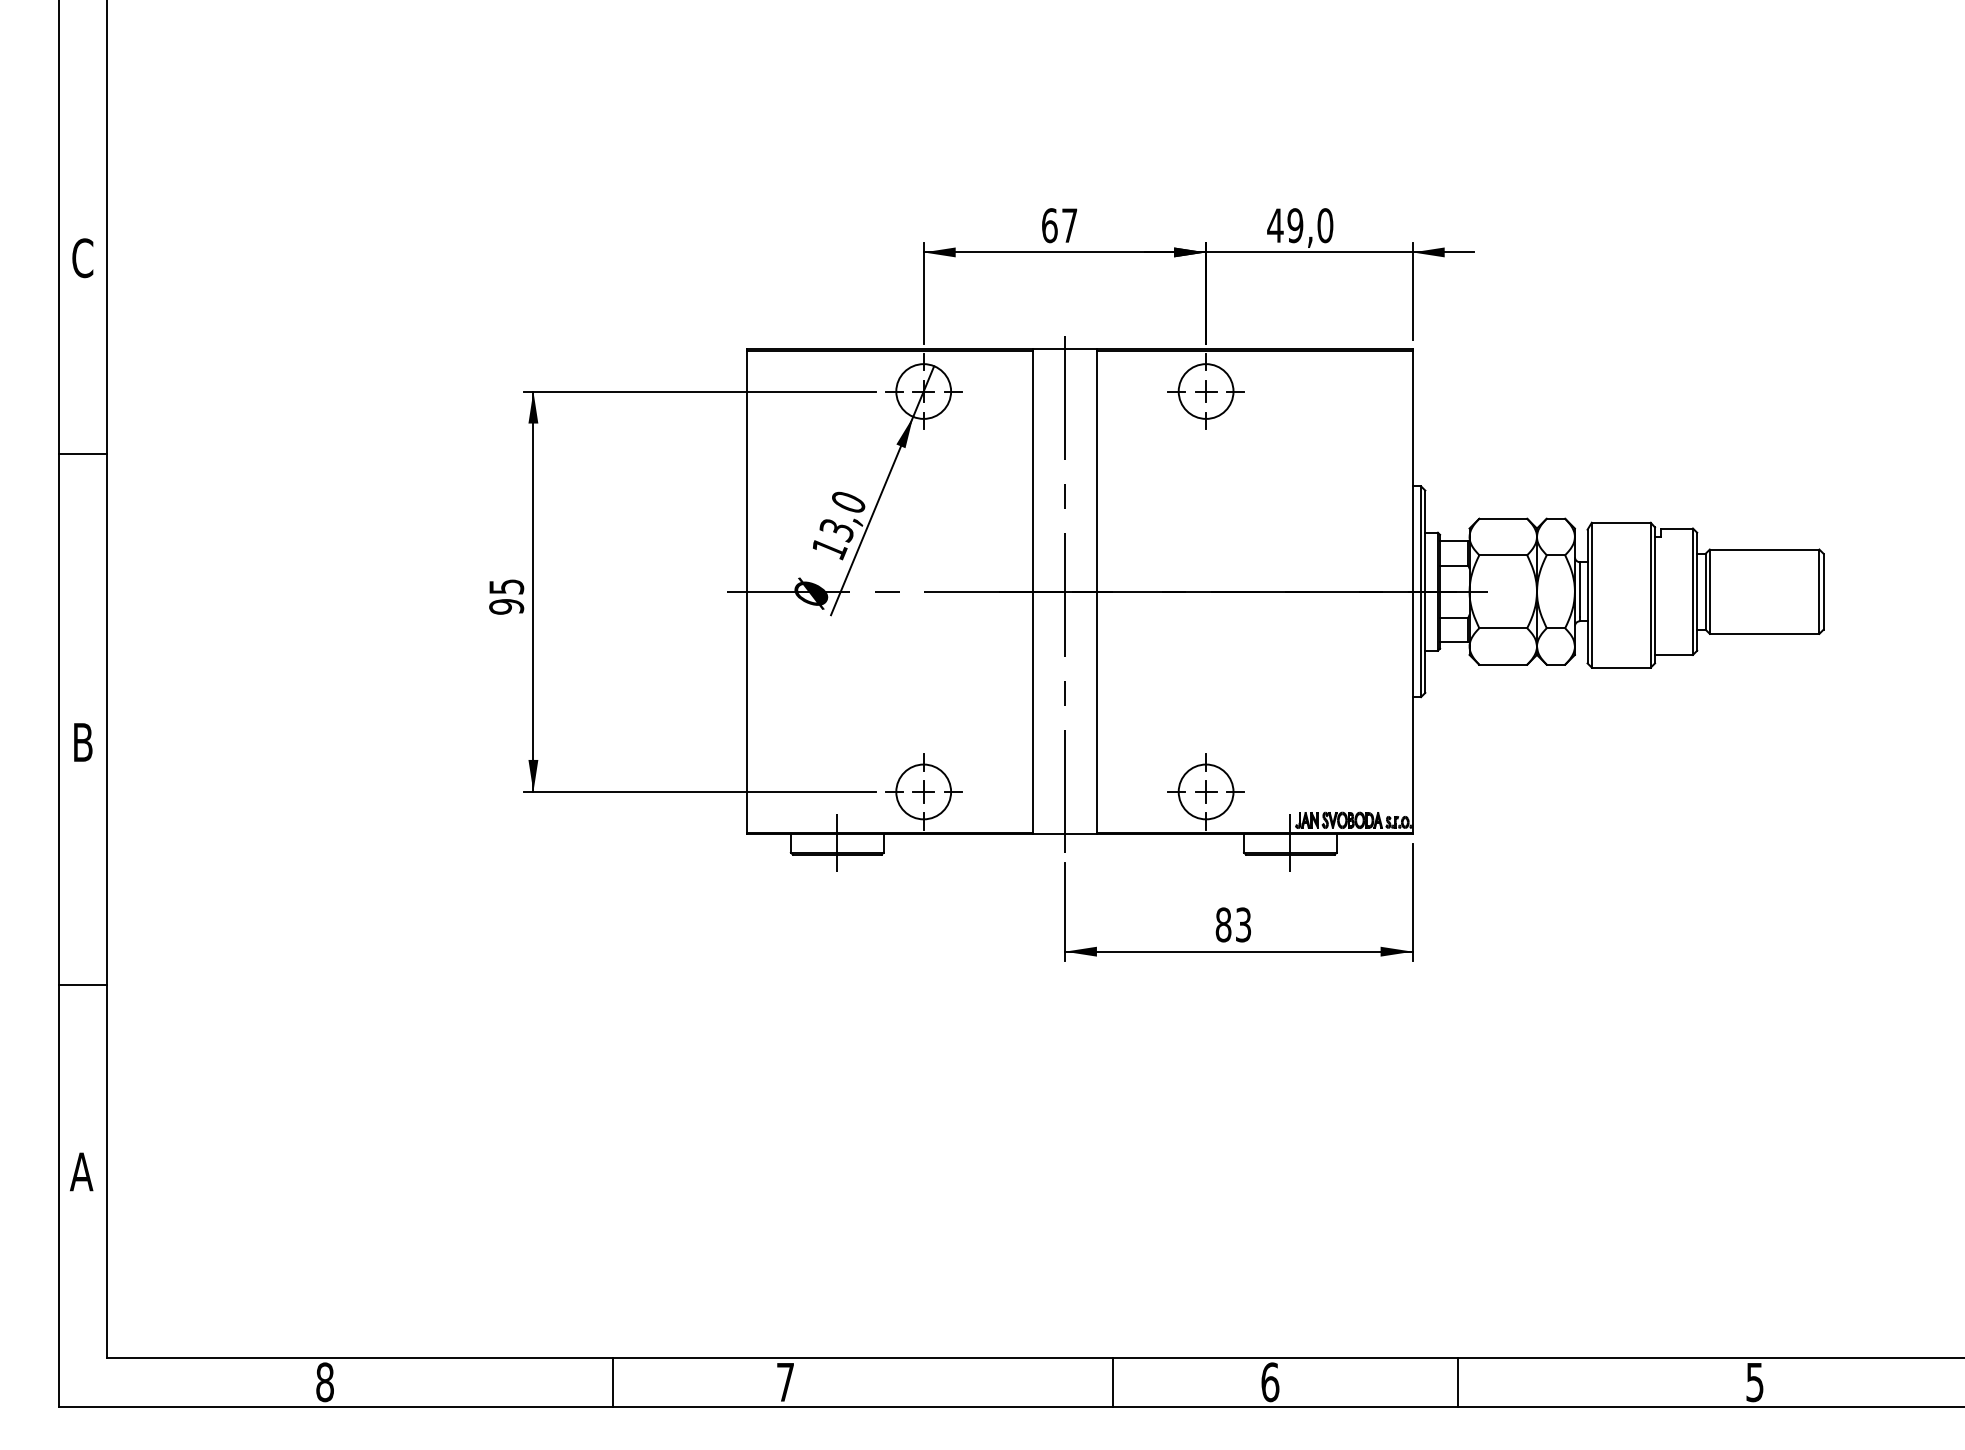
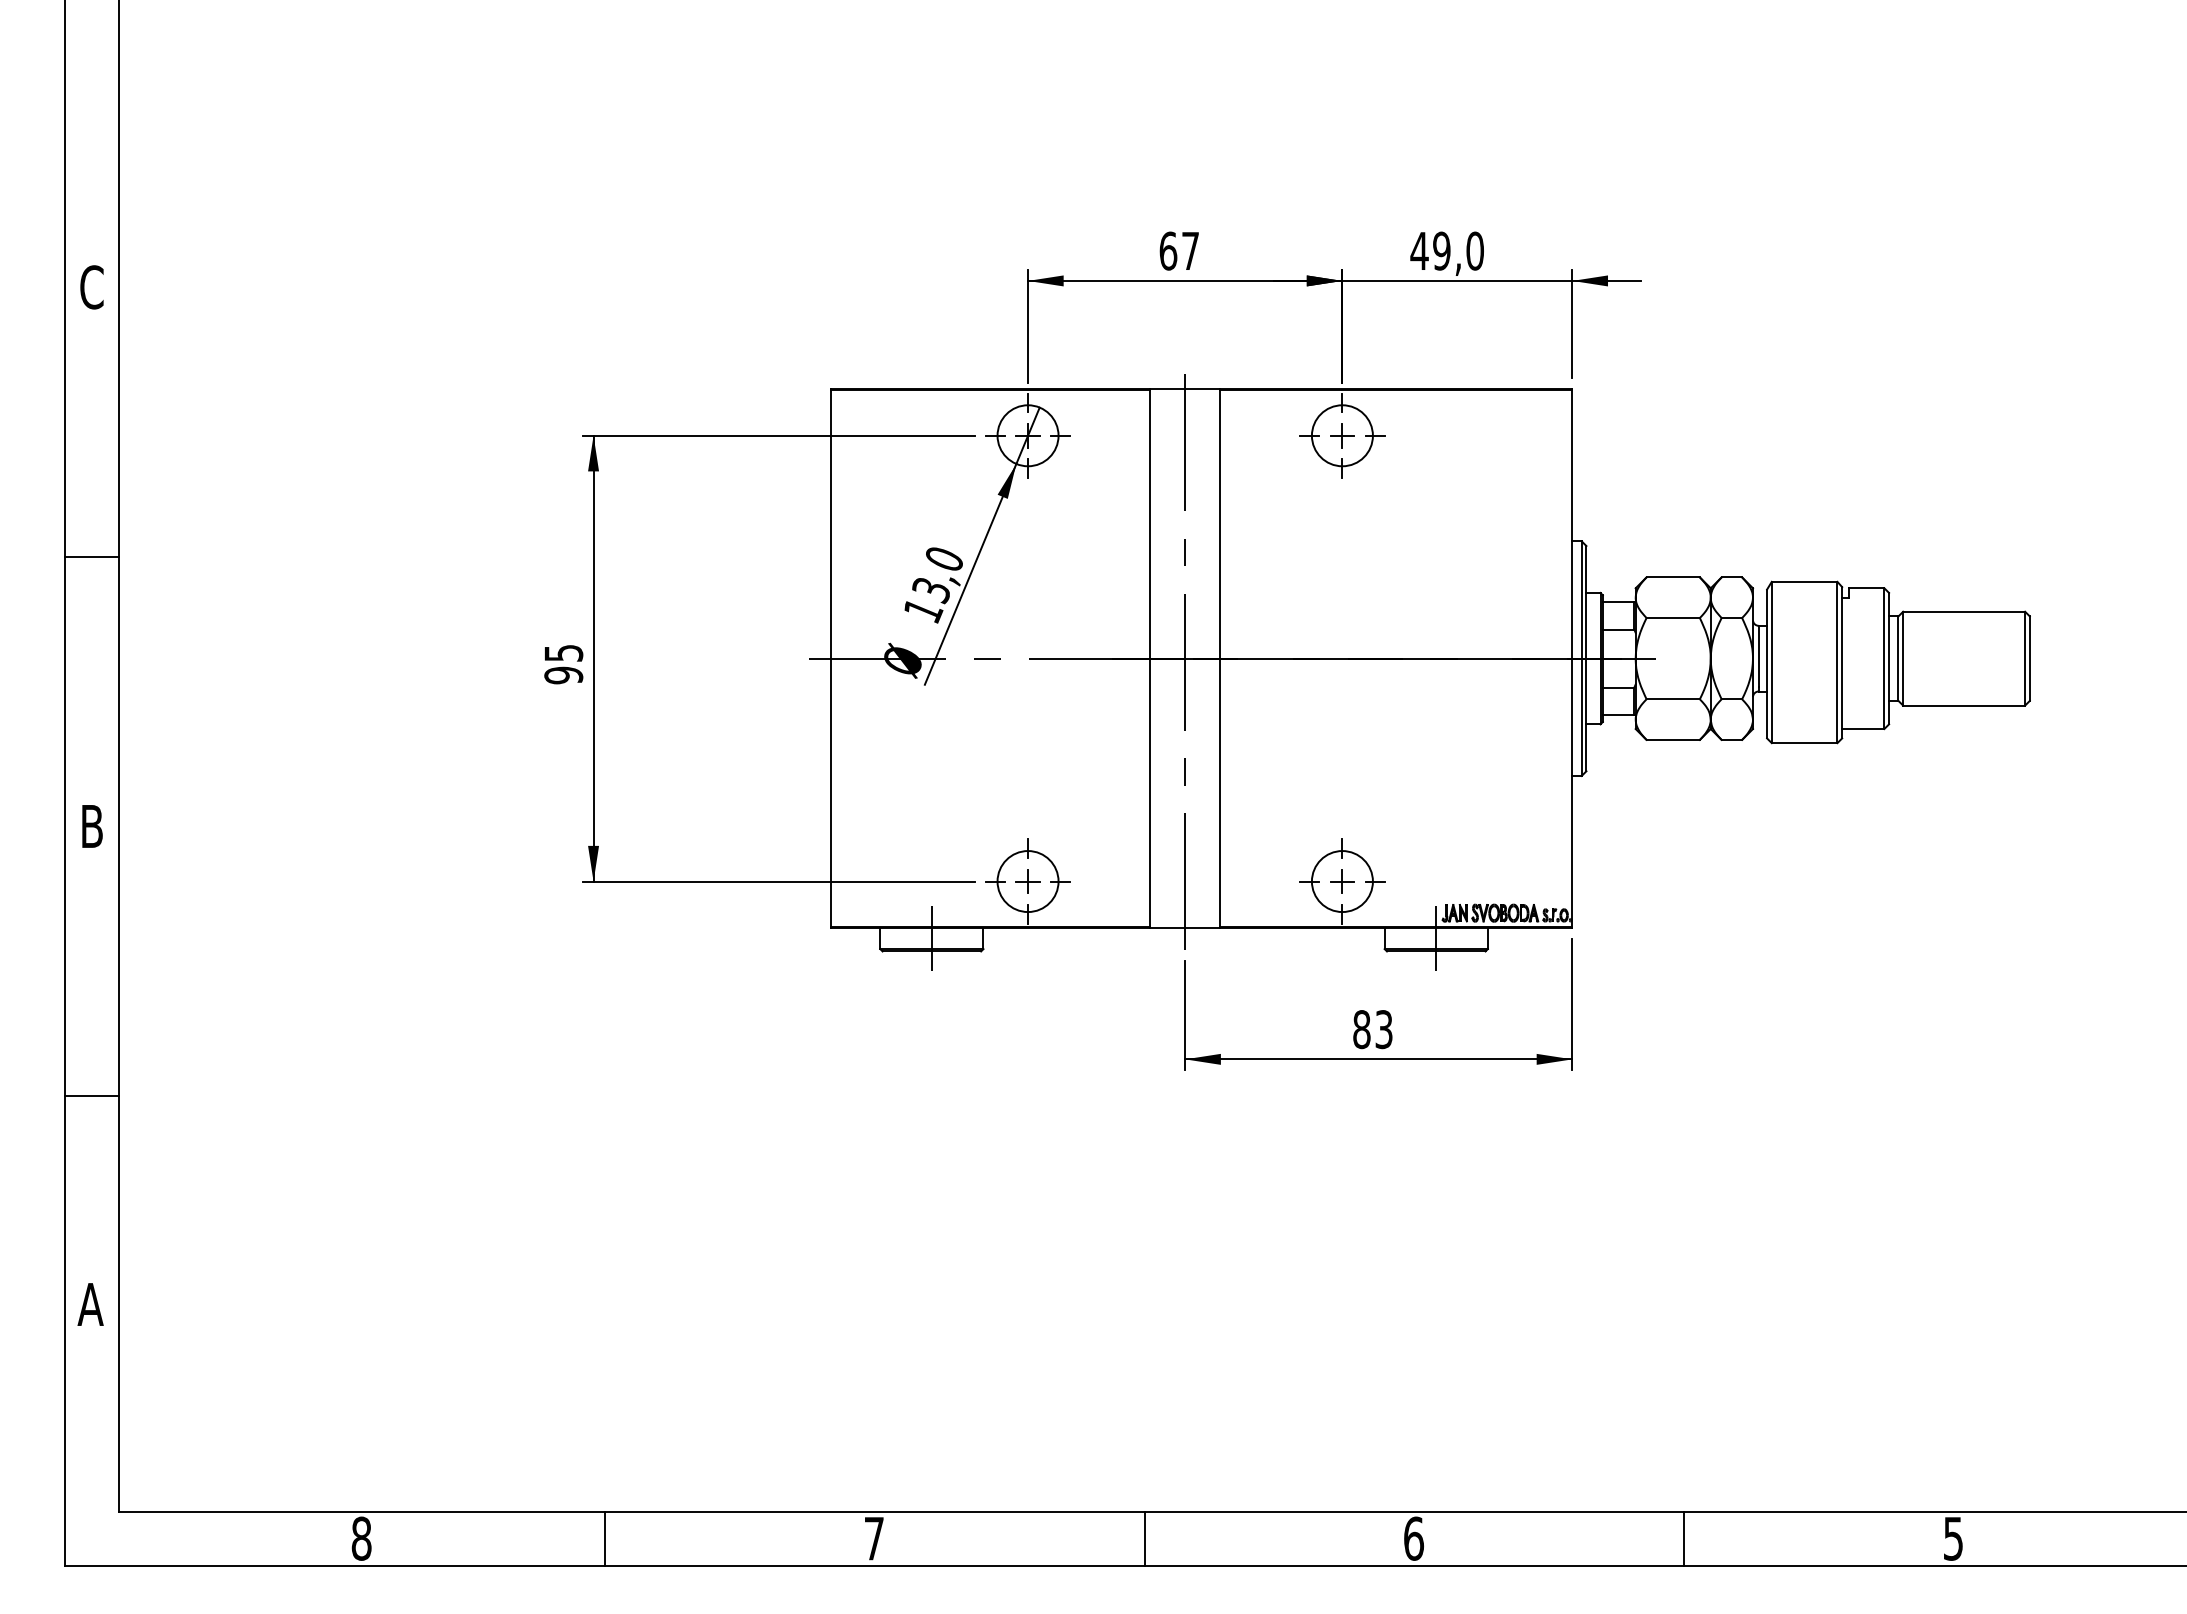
line: (82, 454) -> (91, 557), moved
line: (612, 1382) -> (604, 1538), moved
line: (1113, 1382) -> (1144, 1538), moved
line: (1458, 1382) -> (1684, 1538), moved

